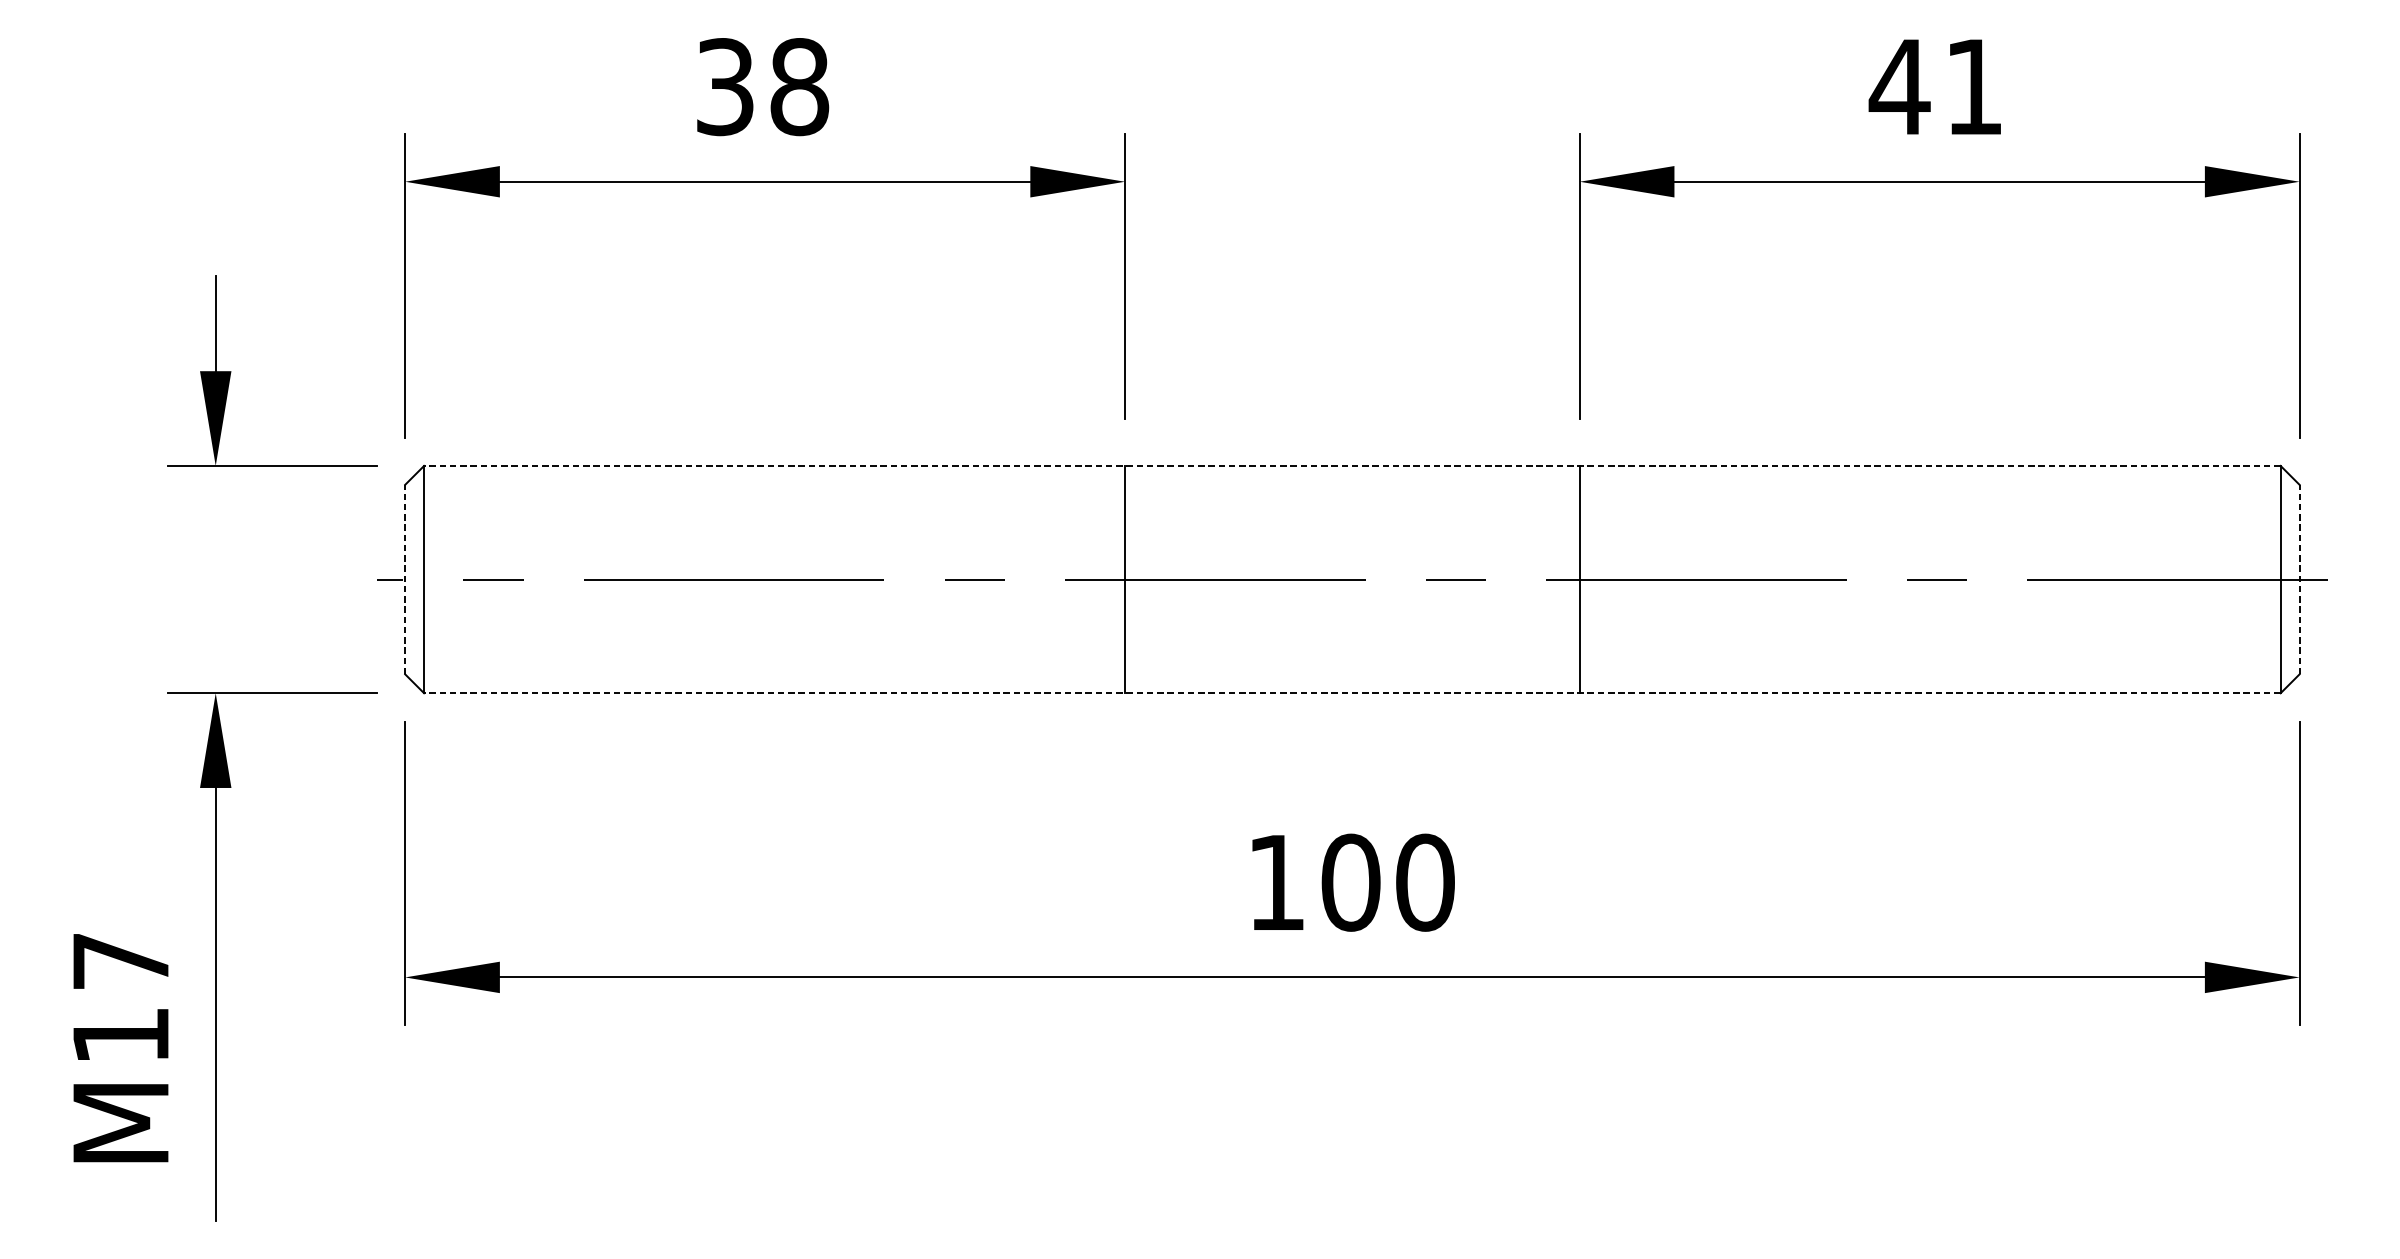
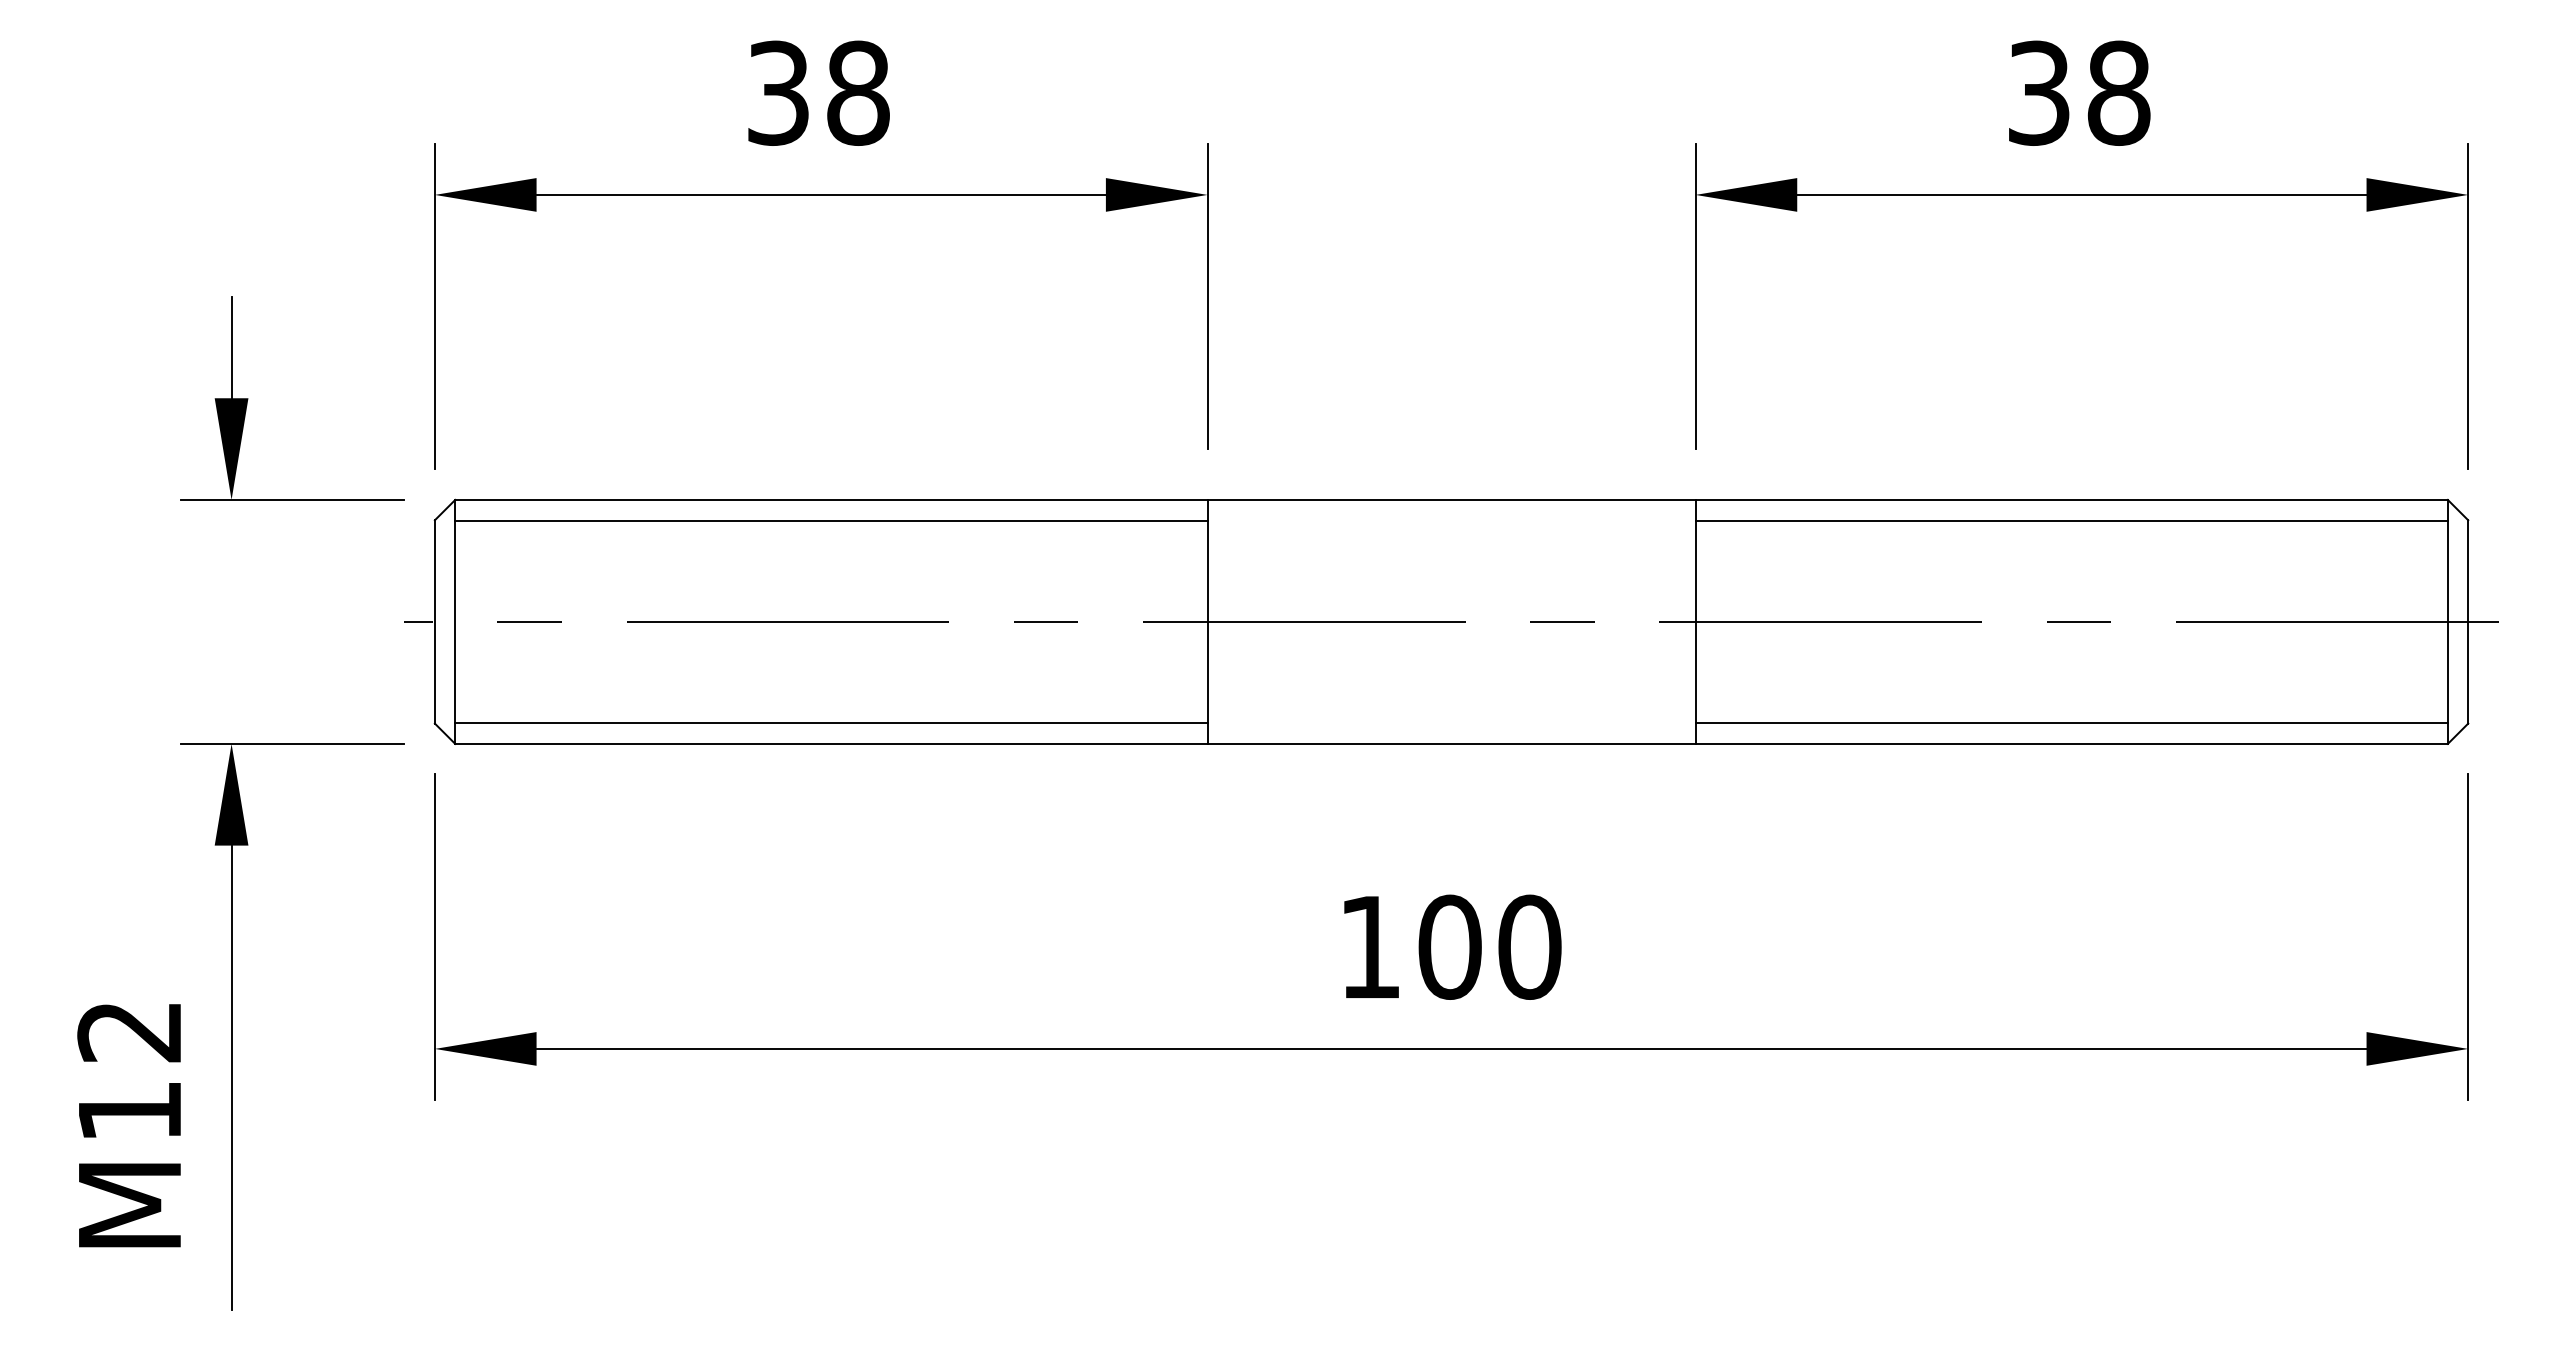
text: (1935, 86) -> (2077, 92), 41 -> 38
line: (1352, 465) -> (1451, 499), dashed -> solid
line: (774, 486) -> (831, 521), added
line: (1929, 486) -> (2071, 521), added
line: (404, 579) -> (434, 621), dashed -> solid
line: (2299, 579) -> (2468, 621), dashed -> solid
line: (774, 673) -> (831, 722), added
line: (1929, 673) -> (2071, 722), added
line: (1352, 692) -> (1451, 743), dashed -> solid
text: (119, 962) -> (128, 1032), 17 -> 12

